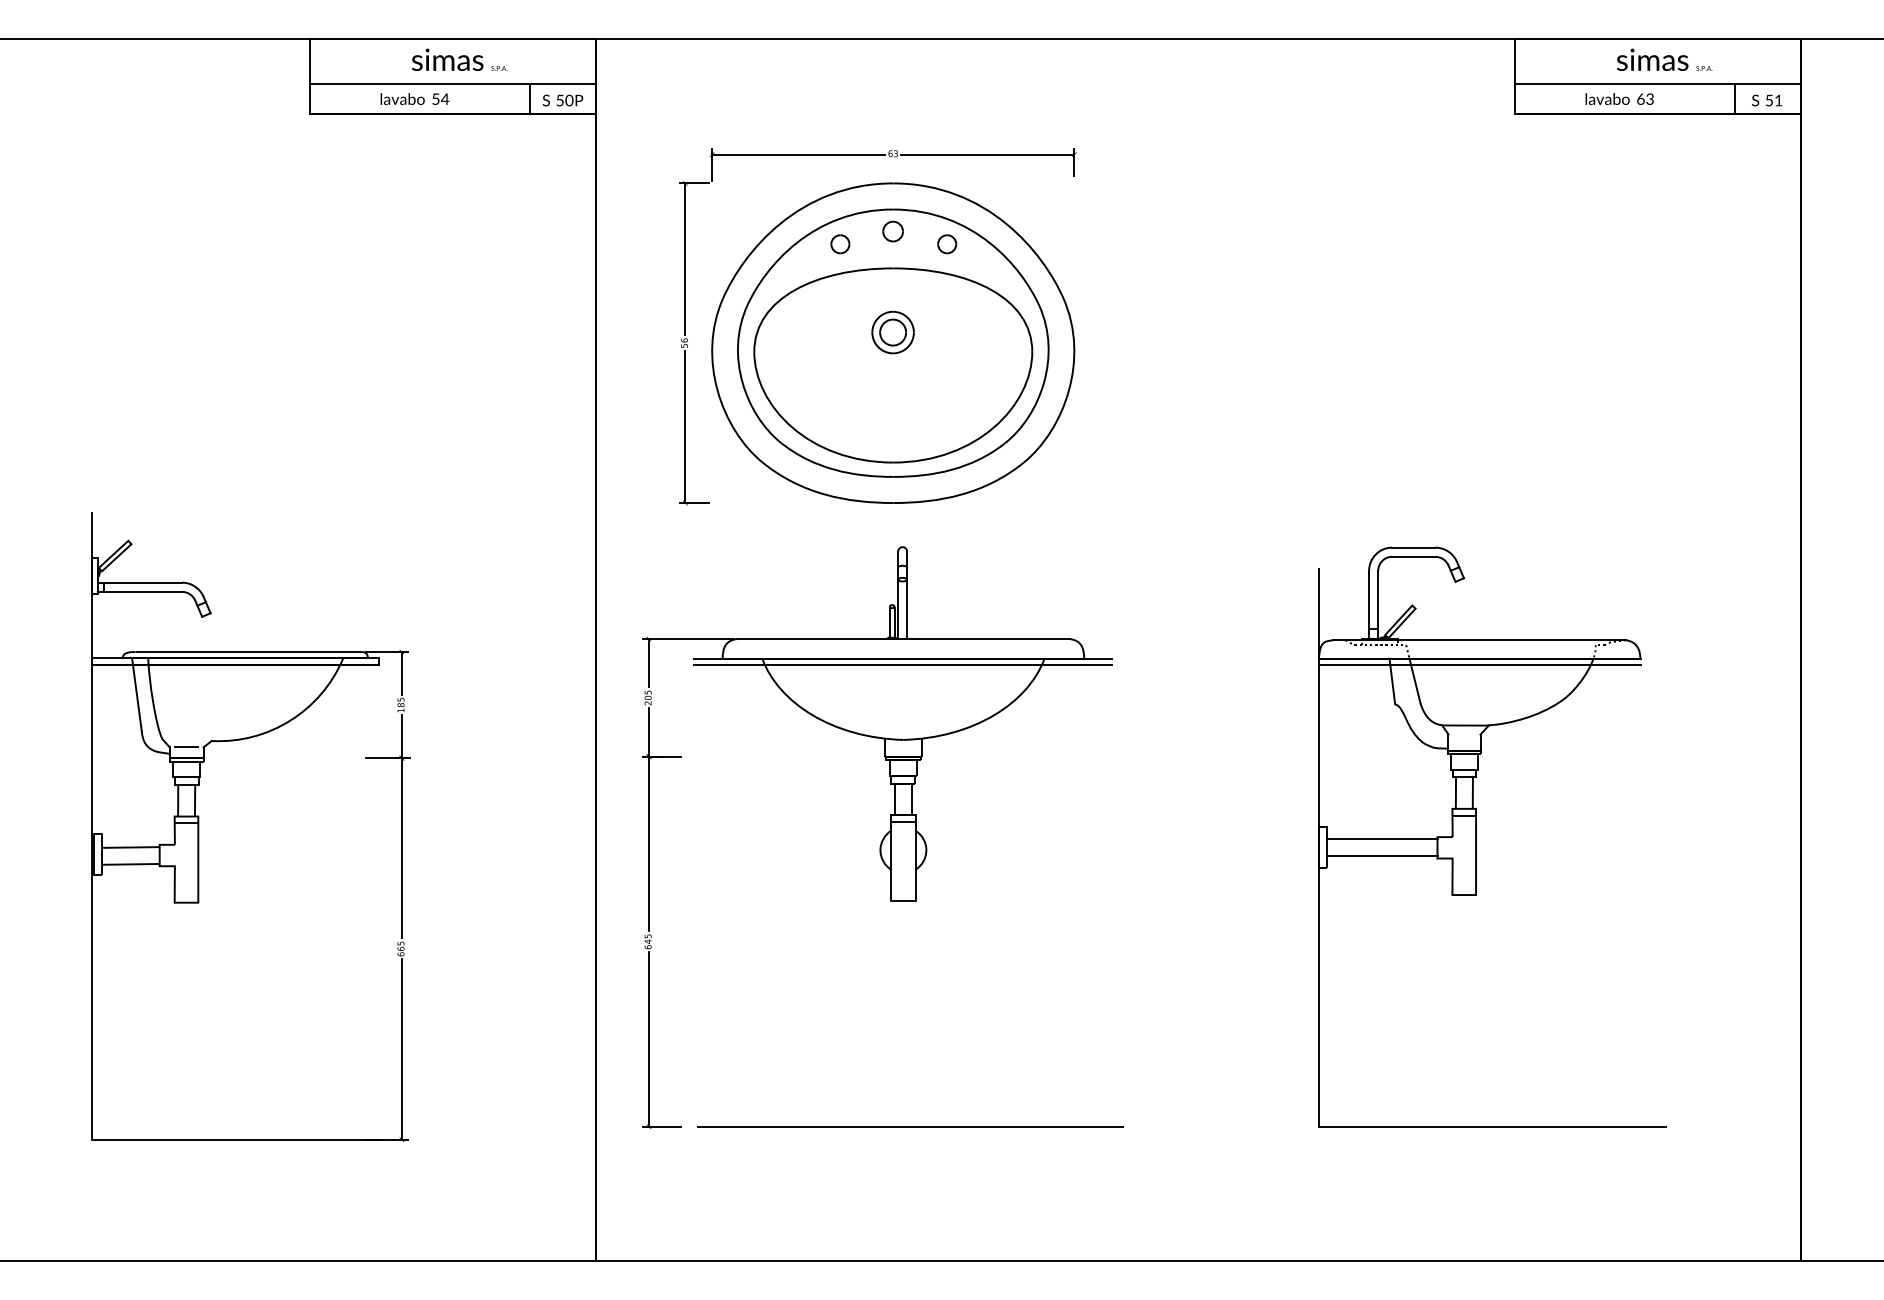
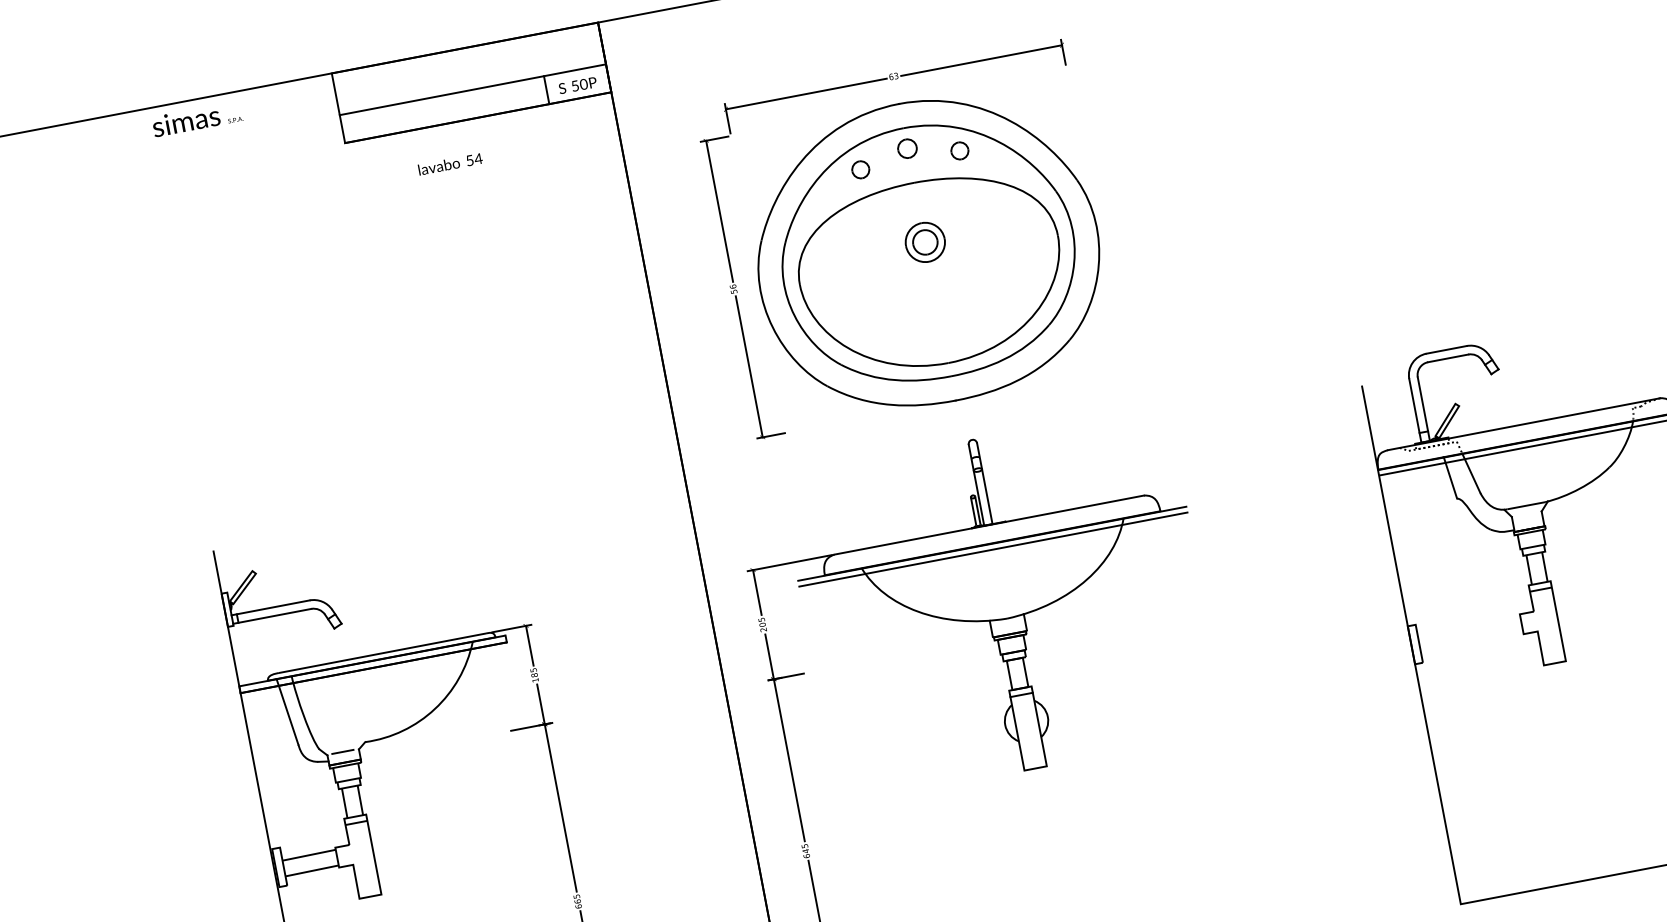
text: (459, 59) -> (197, 118), moved
text: (414, 98) -> (449, 163), moved
line: (1382, 839) -> (1469, 626), removed
line: (1382, 856) -> (1472, 642), removed

